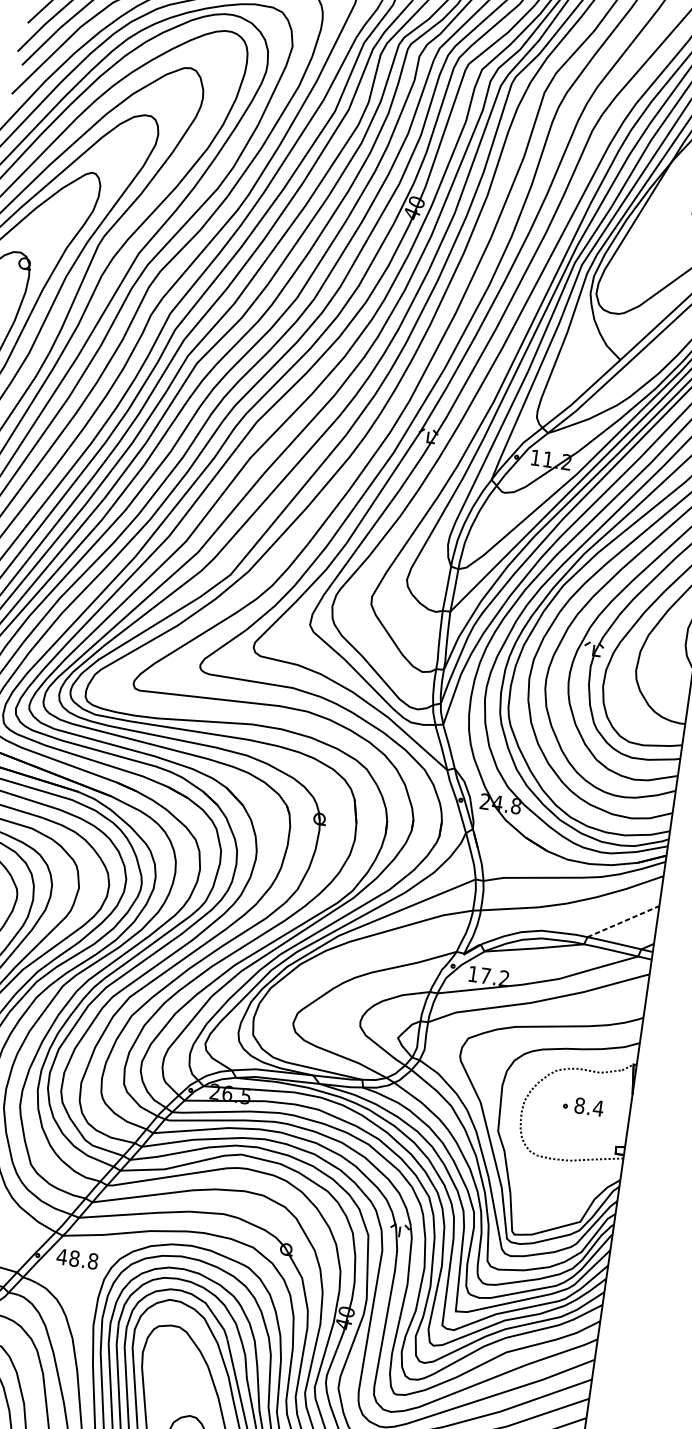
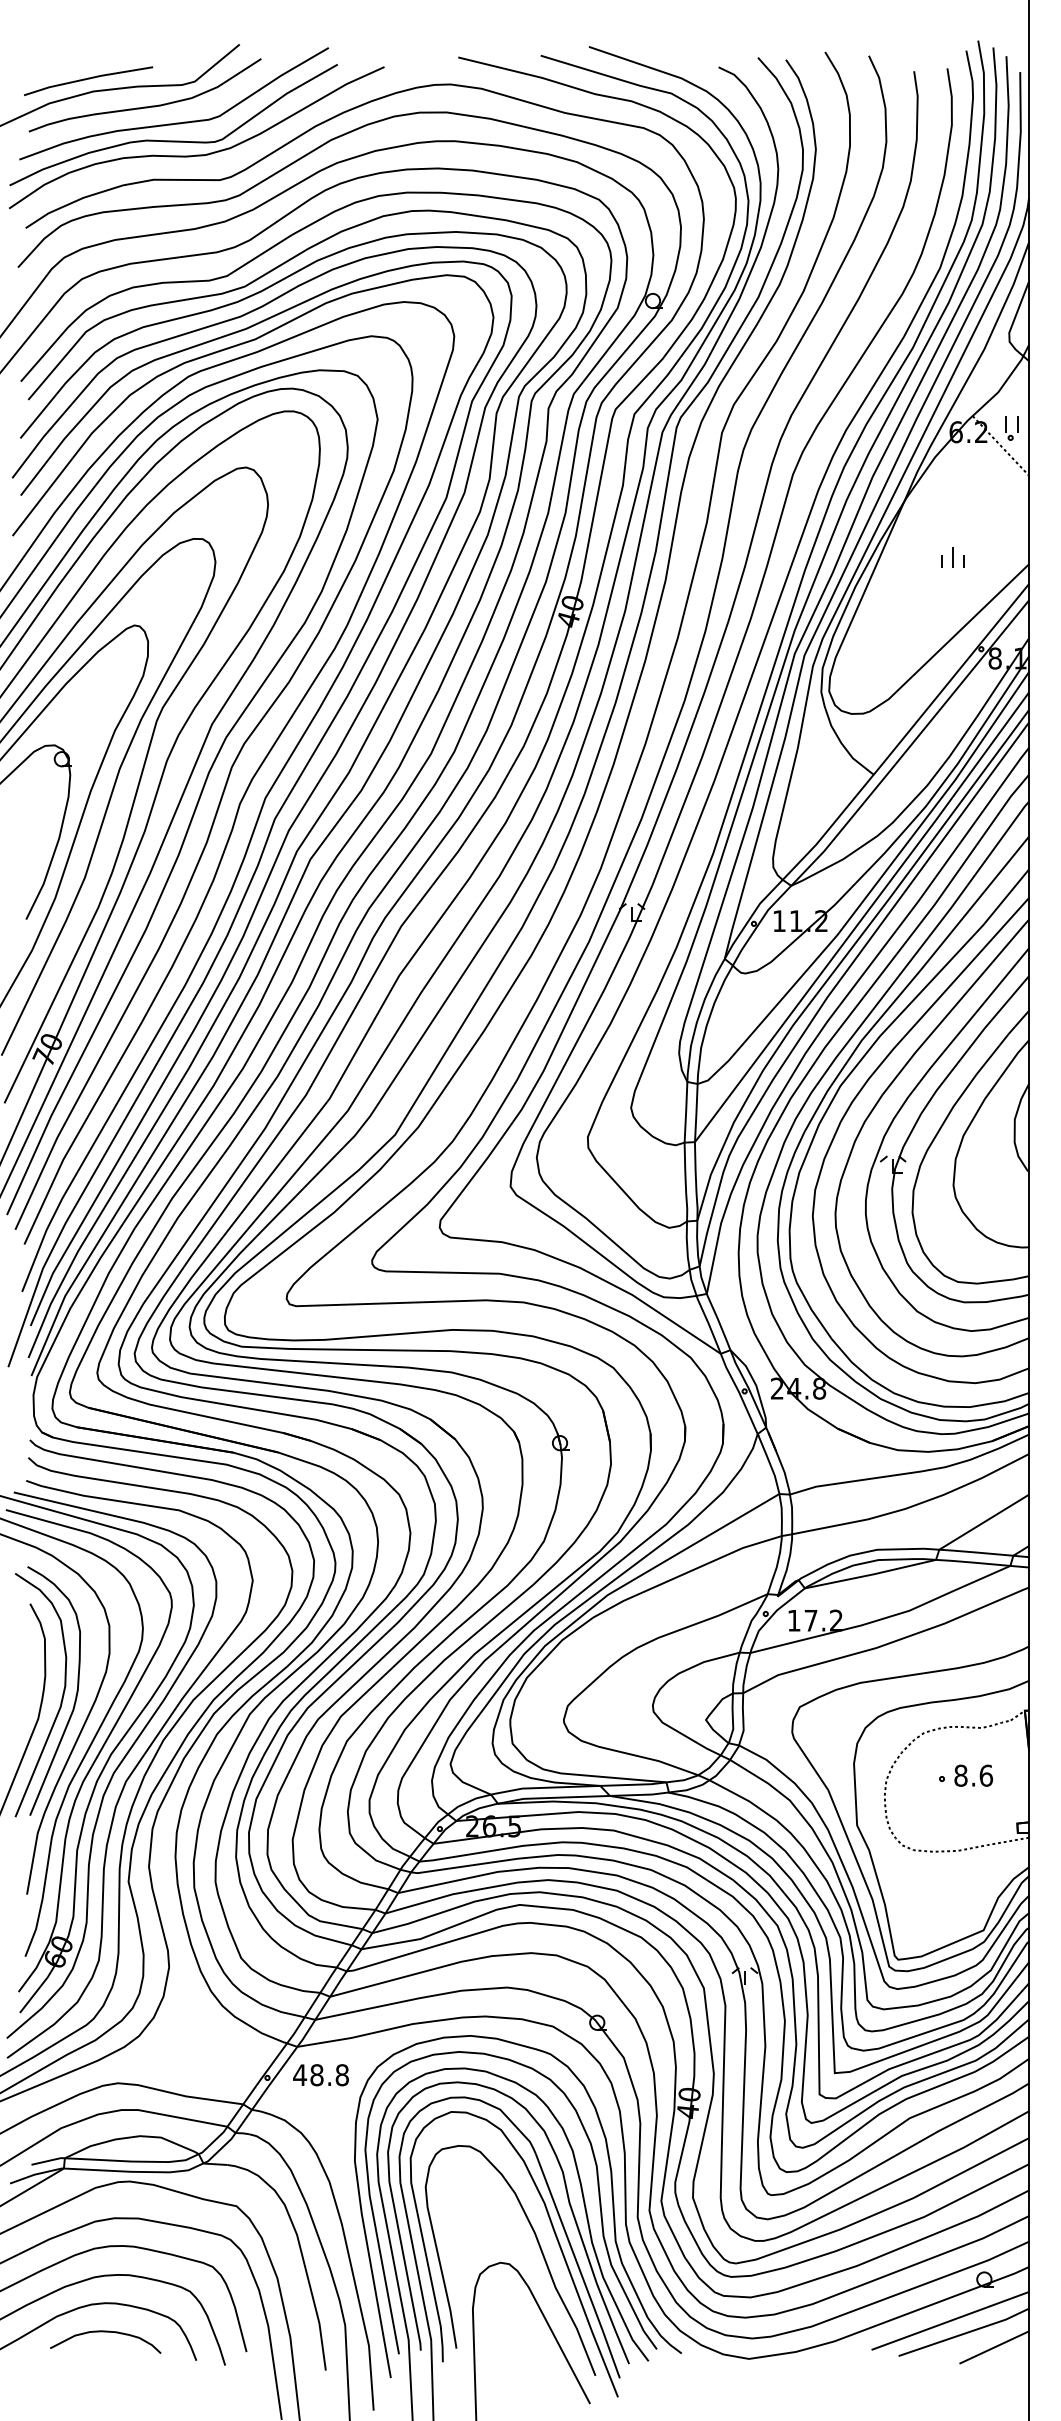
line: (623, 921) -> (984, 1522), dashed -> solid
text: (598, 1108) -> (986, 1775), 8.4 -> 8.6

